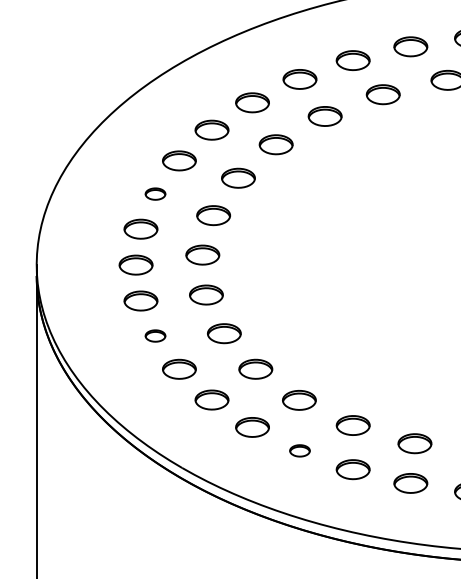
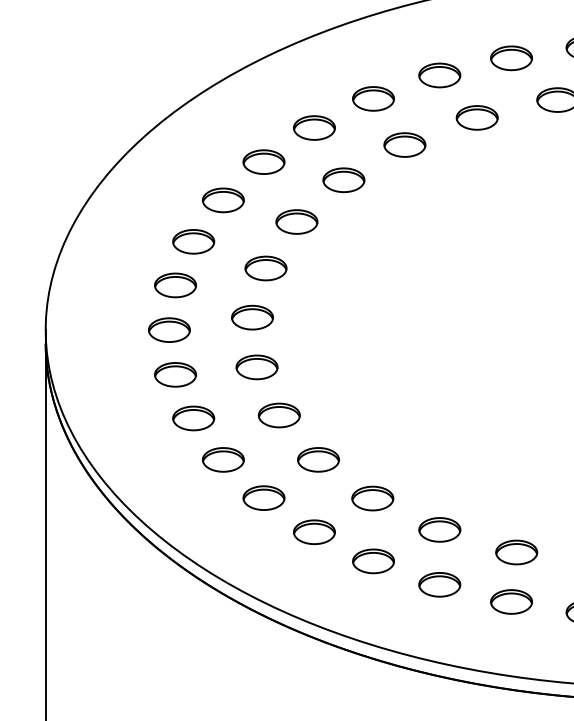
part: (155, 193) -> (193, 240), size x1.67
part: (155, 335) -> (193, 417), size x1.67
part: (299, 450) -> (372, 560), size x1.67

